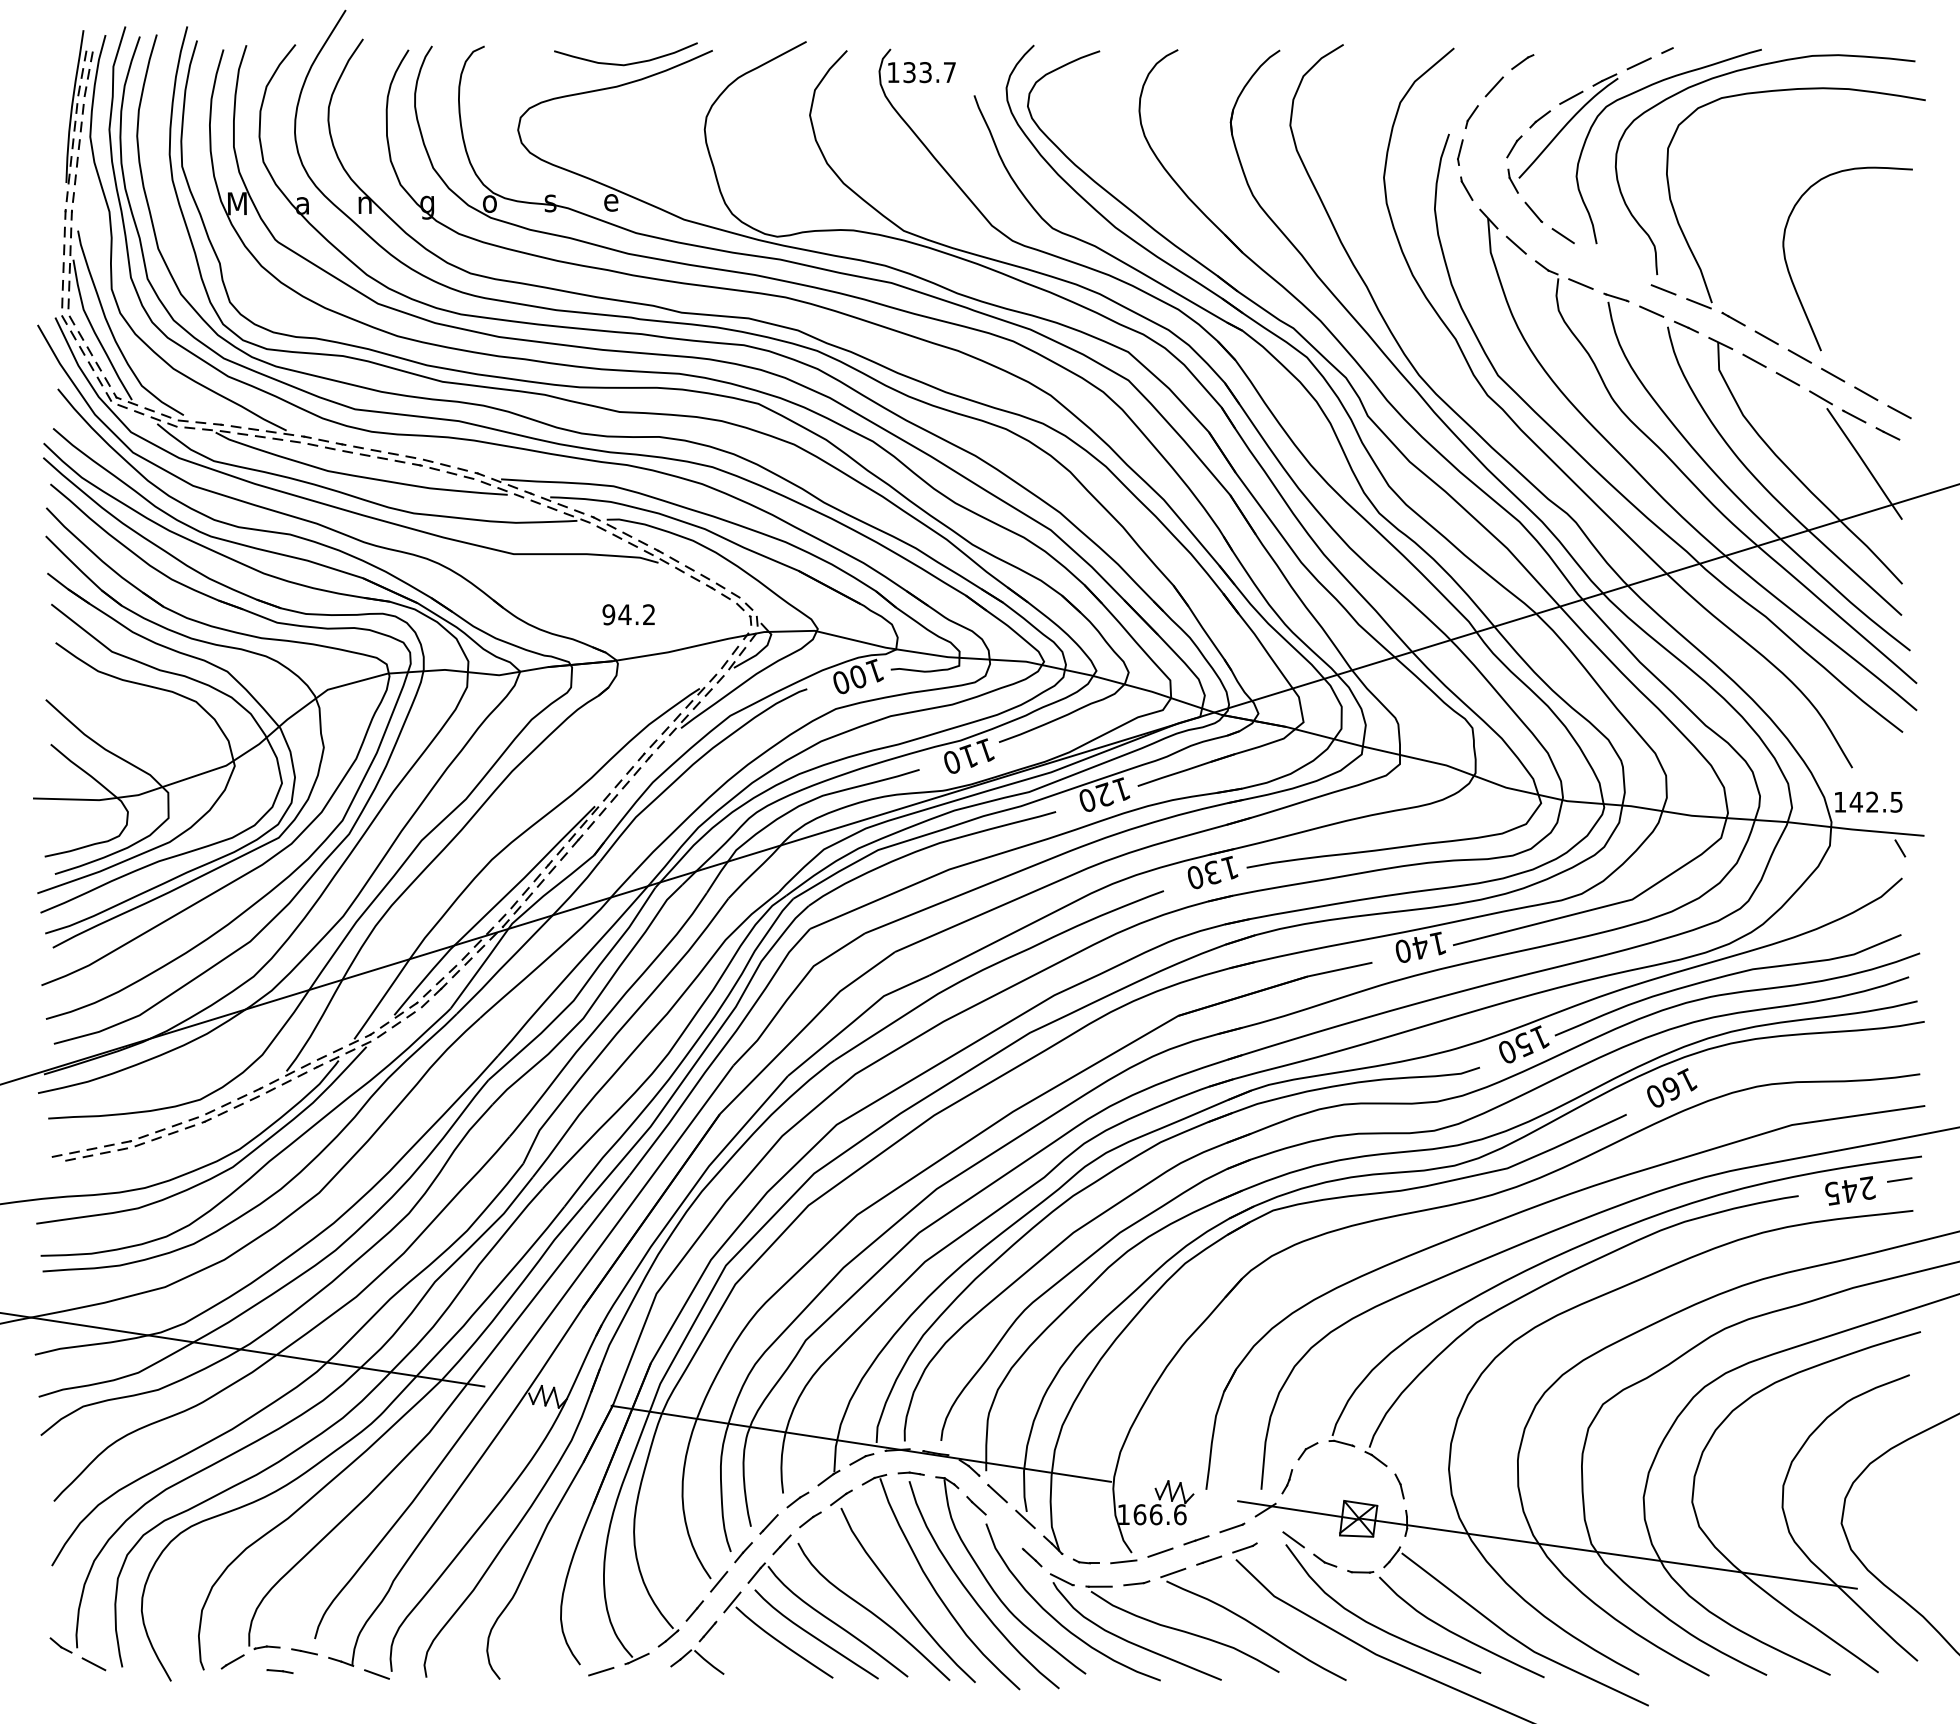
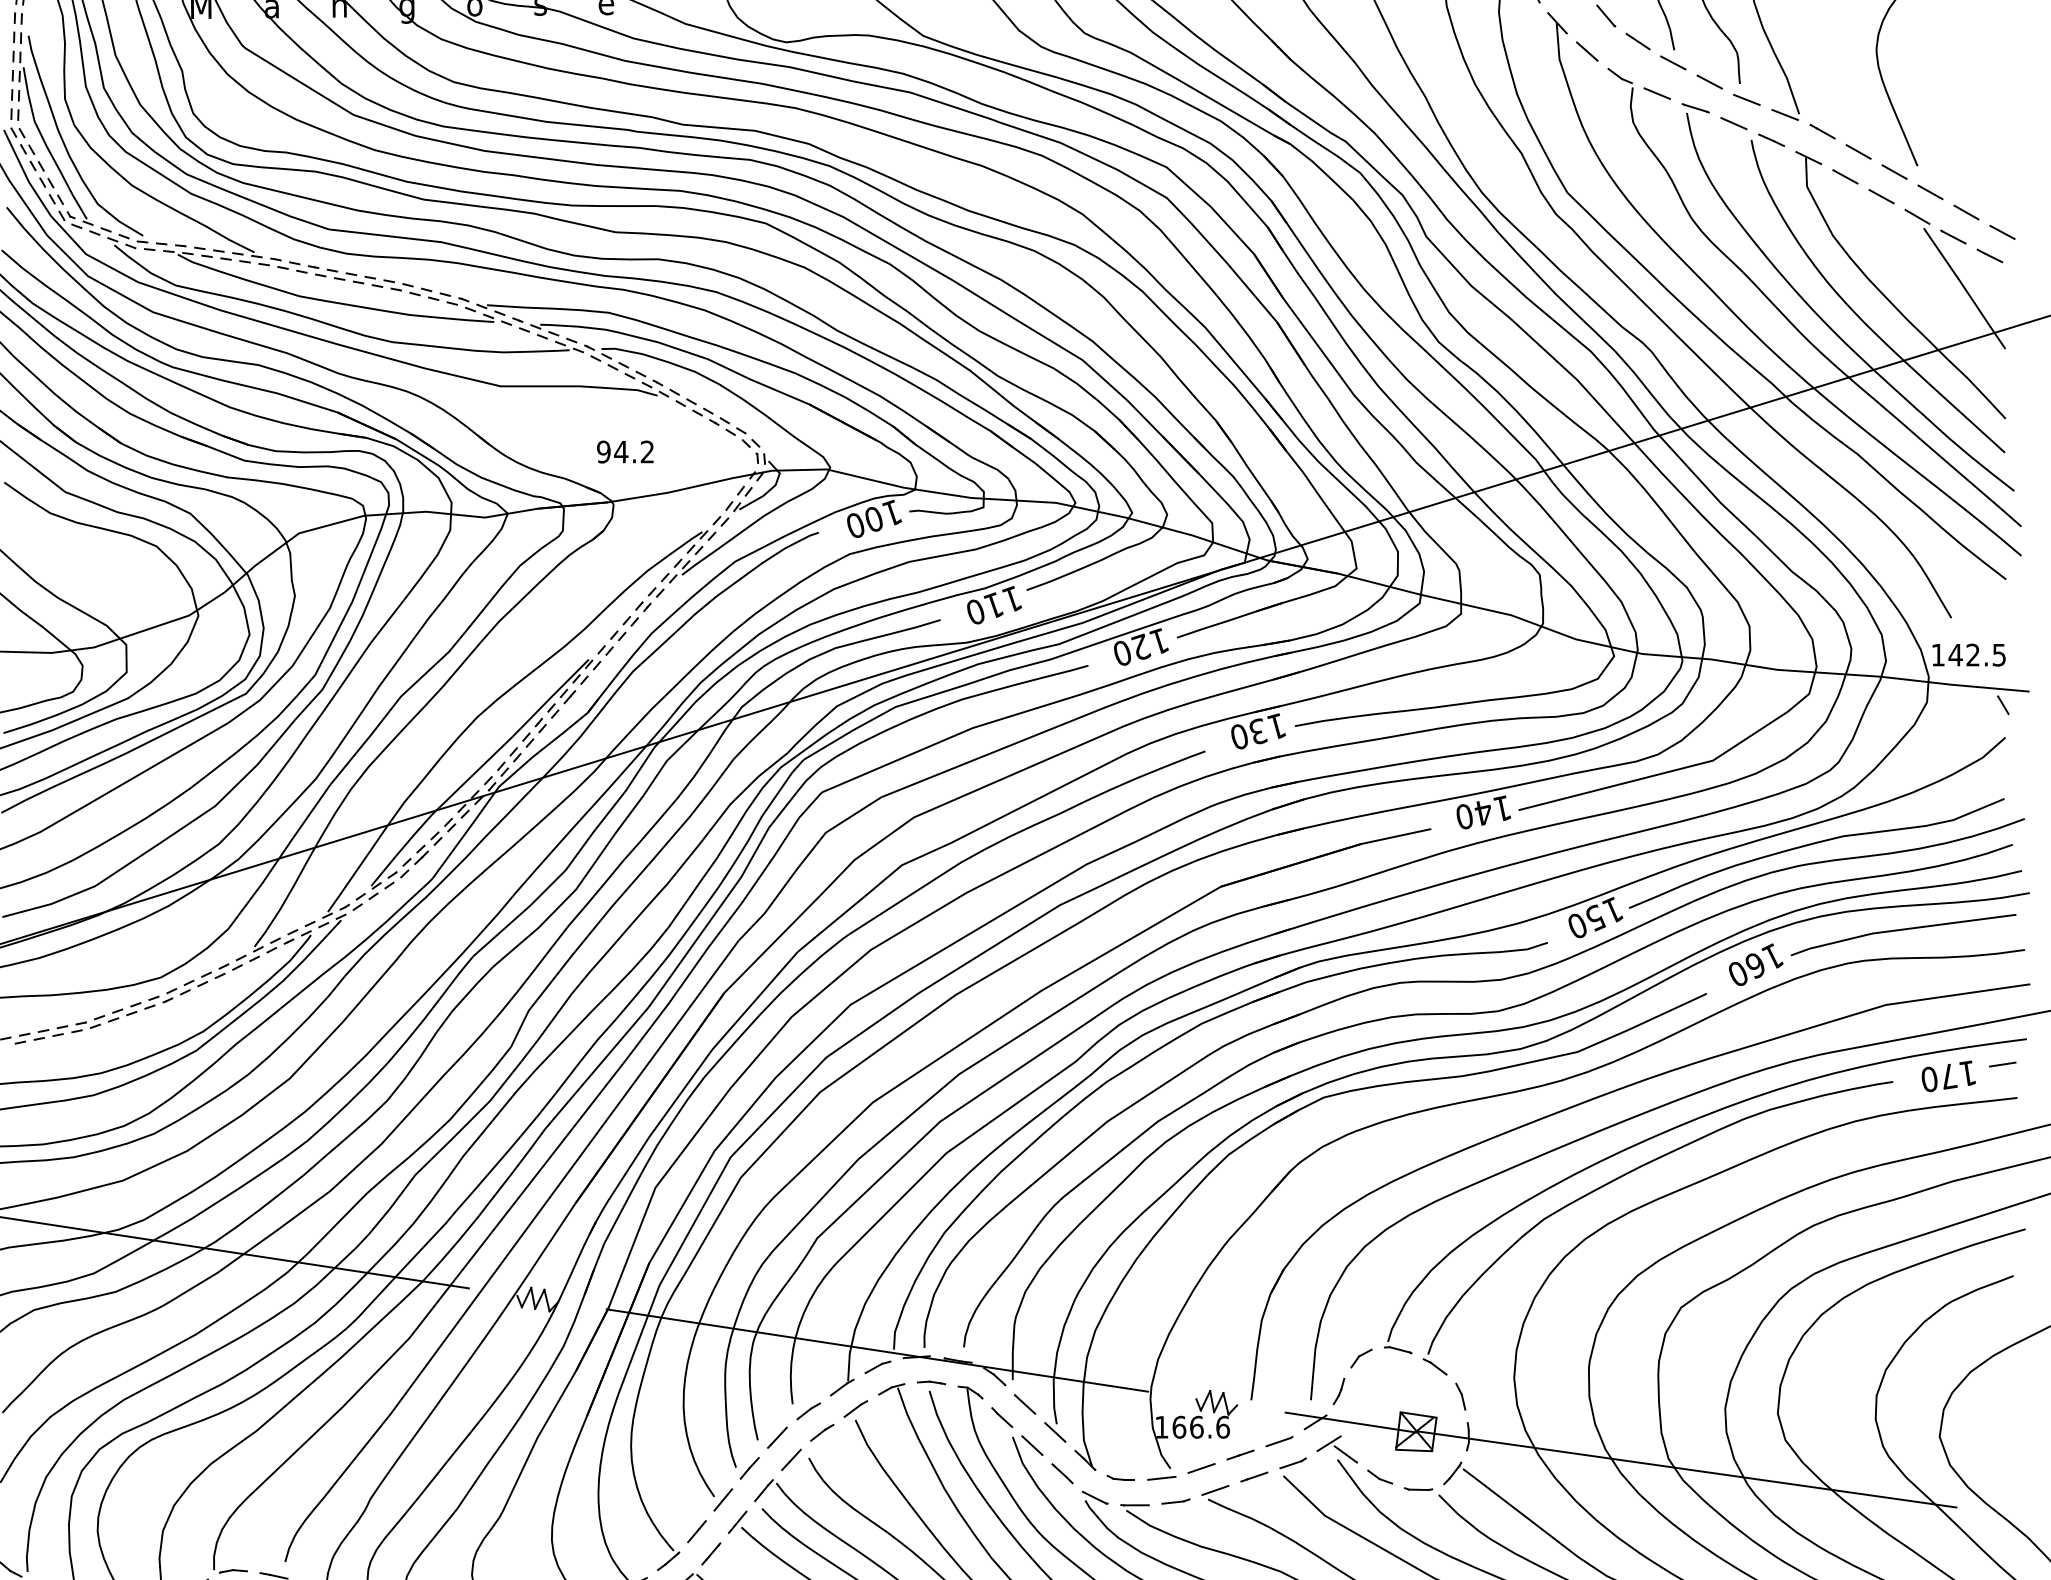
line: (1595, 255) -> (1673, 62), added
line: (1629, 273) -> (1709, 82), added
line: (1808, 1056) -> (1903, 930), added
text: (1850, 1190) -> (1949, 1075), 245 -> 170
line: (1277, 1529) -> (1328, 1443), added
line: (1004, 1531) -> (1032, 1445), added

